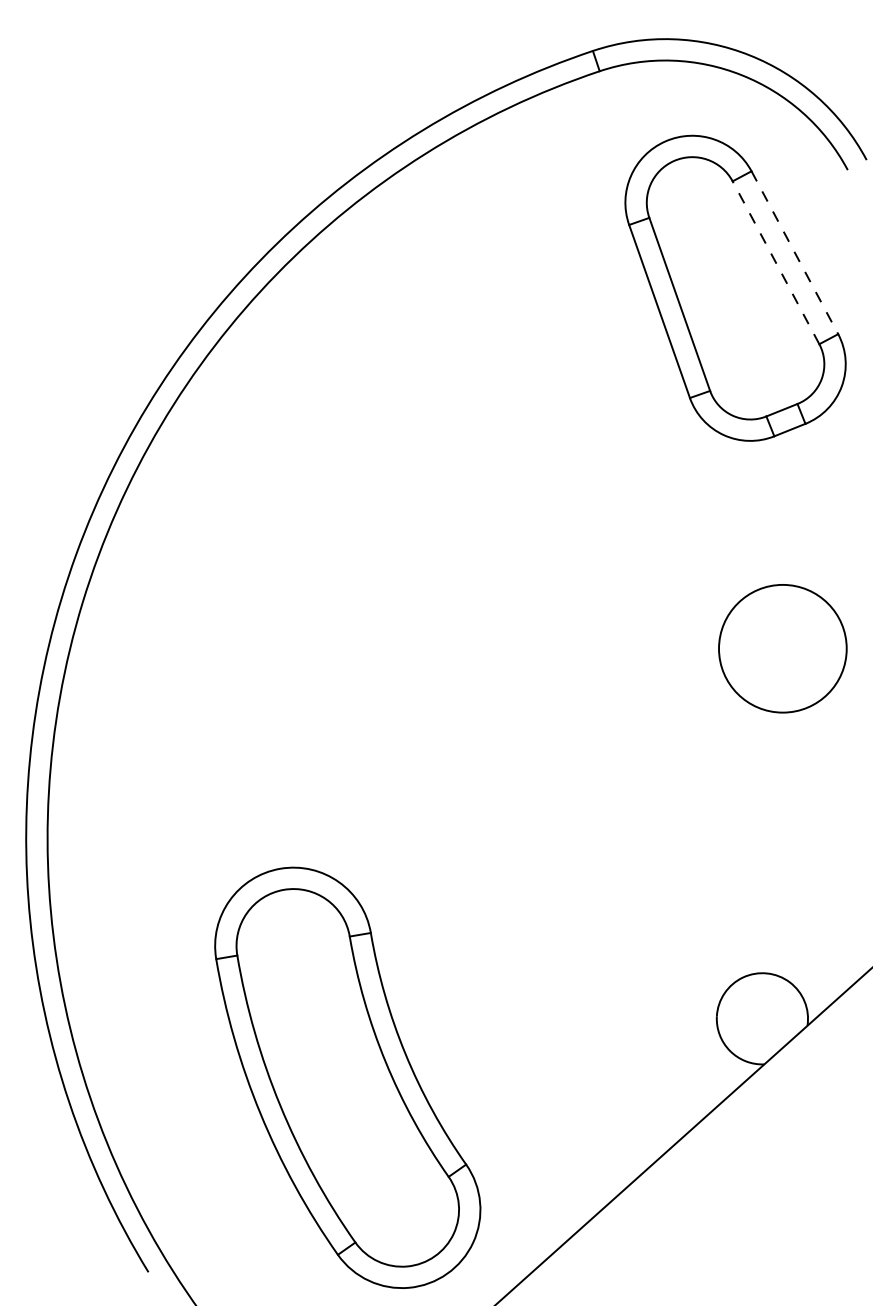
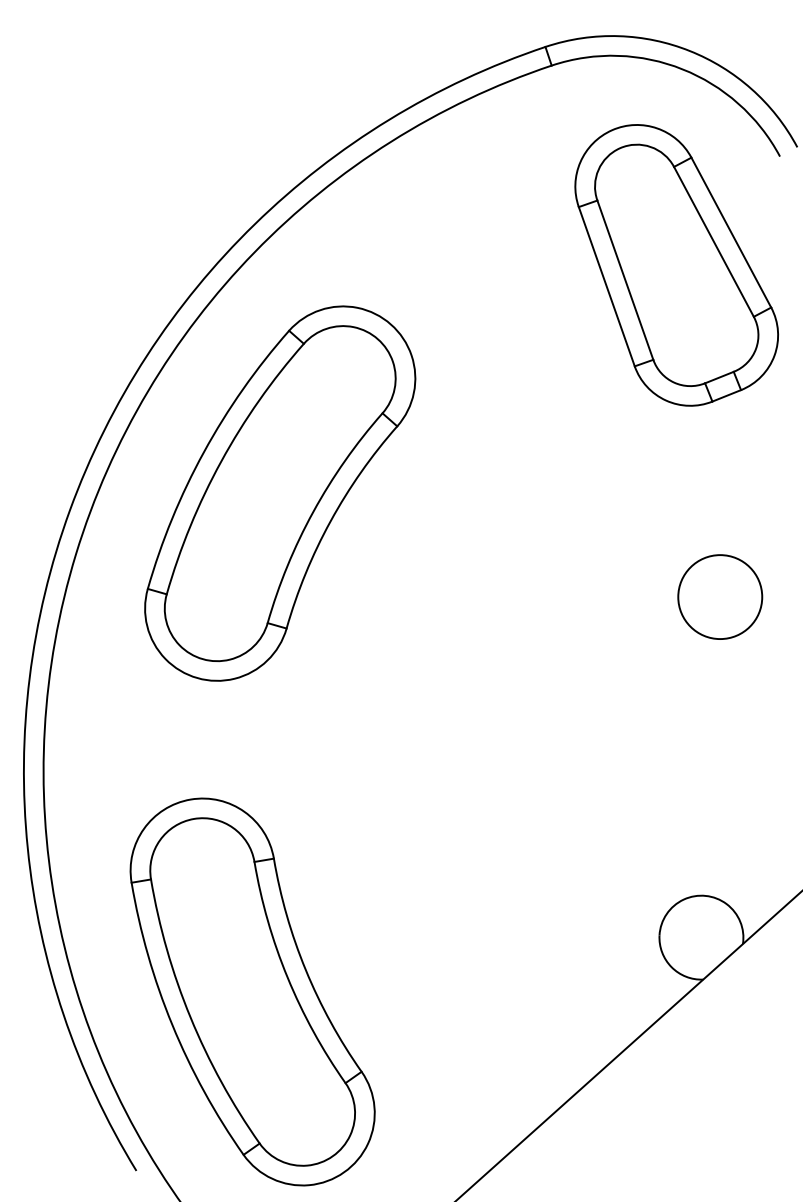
line: (795, 253) -> (731, 233), dashed -> solid
line: (775, 262) -> (713, 241), dashed -> solid
part: (304, 536) -> (280, 493), added
circle: (782, 648) -> (719, 596), size x0.71
part: (347, 1077) -> (252, 991), moved

